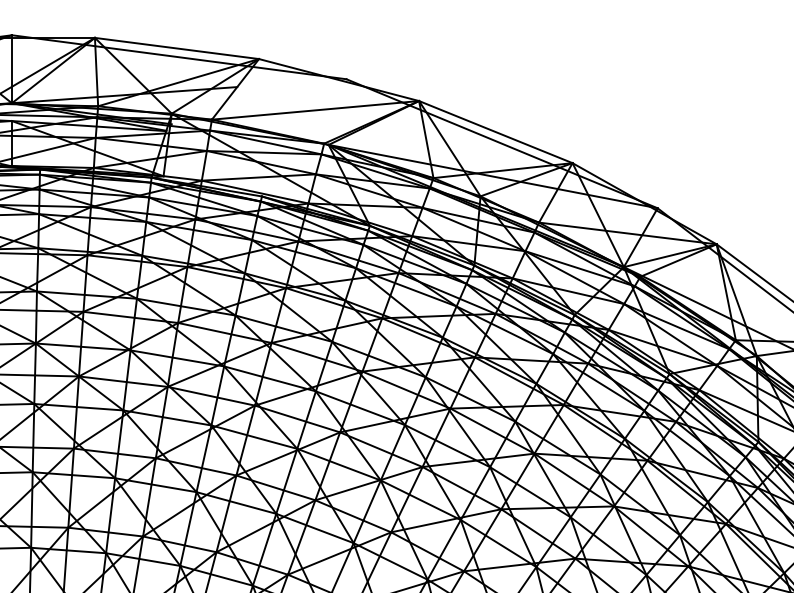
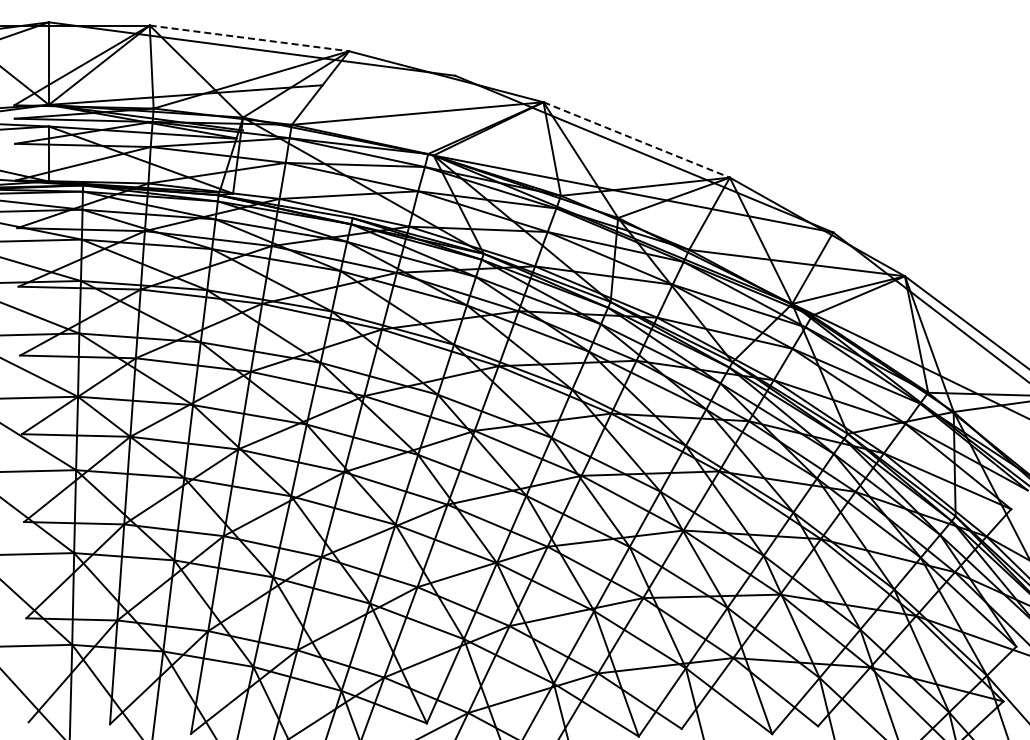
line: (177, 48) -> (249, 38), solid -> dashed
line: (495, 131) -> (636, 139), solid -> dashed

